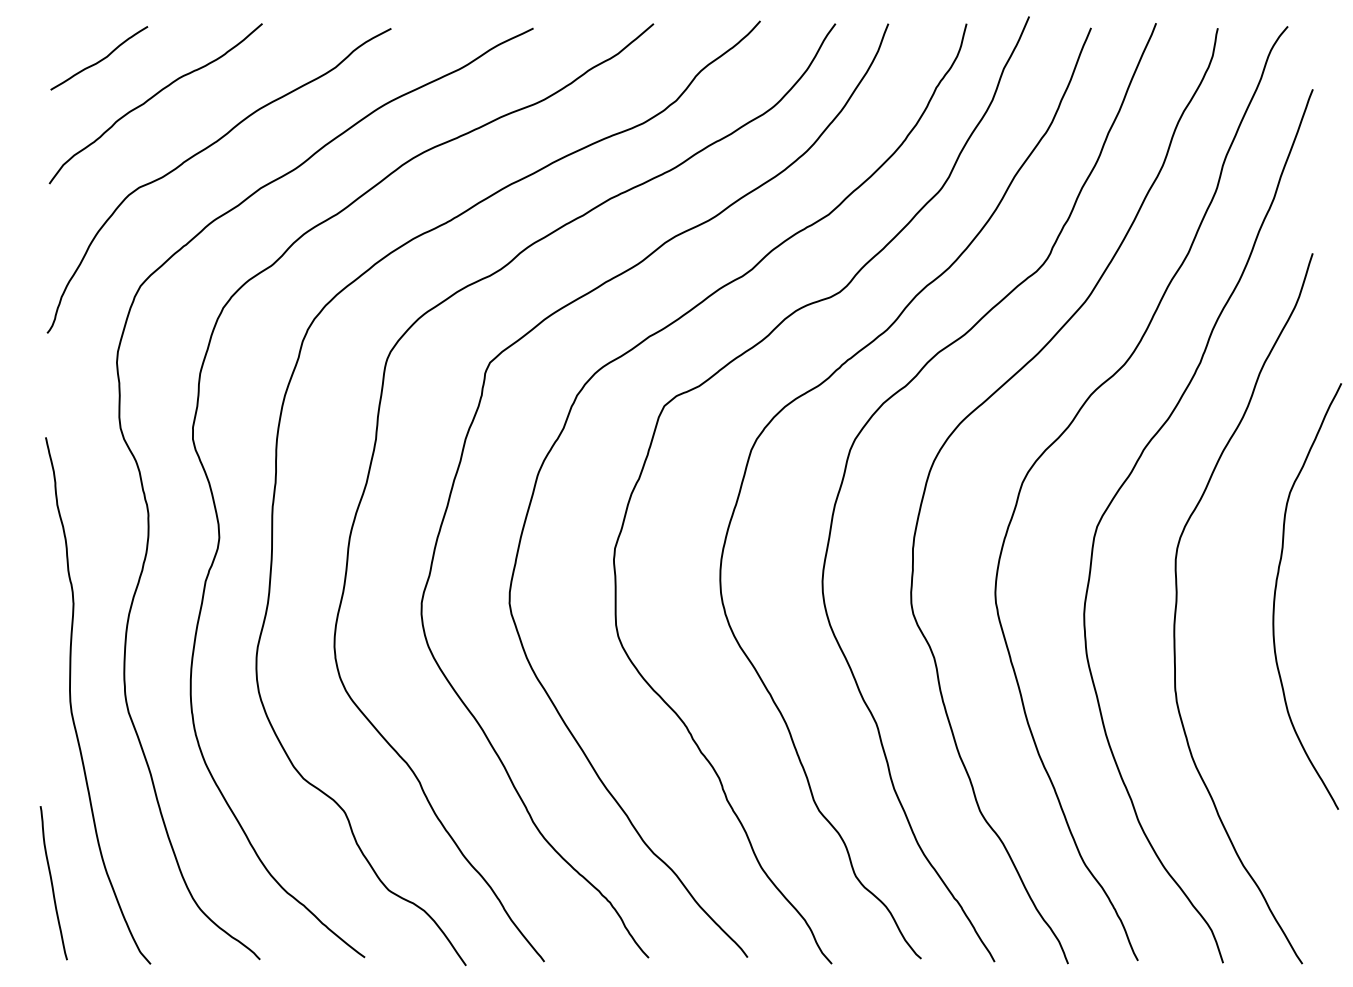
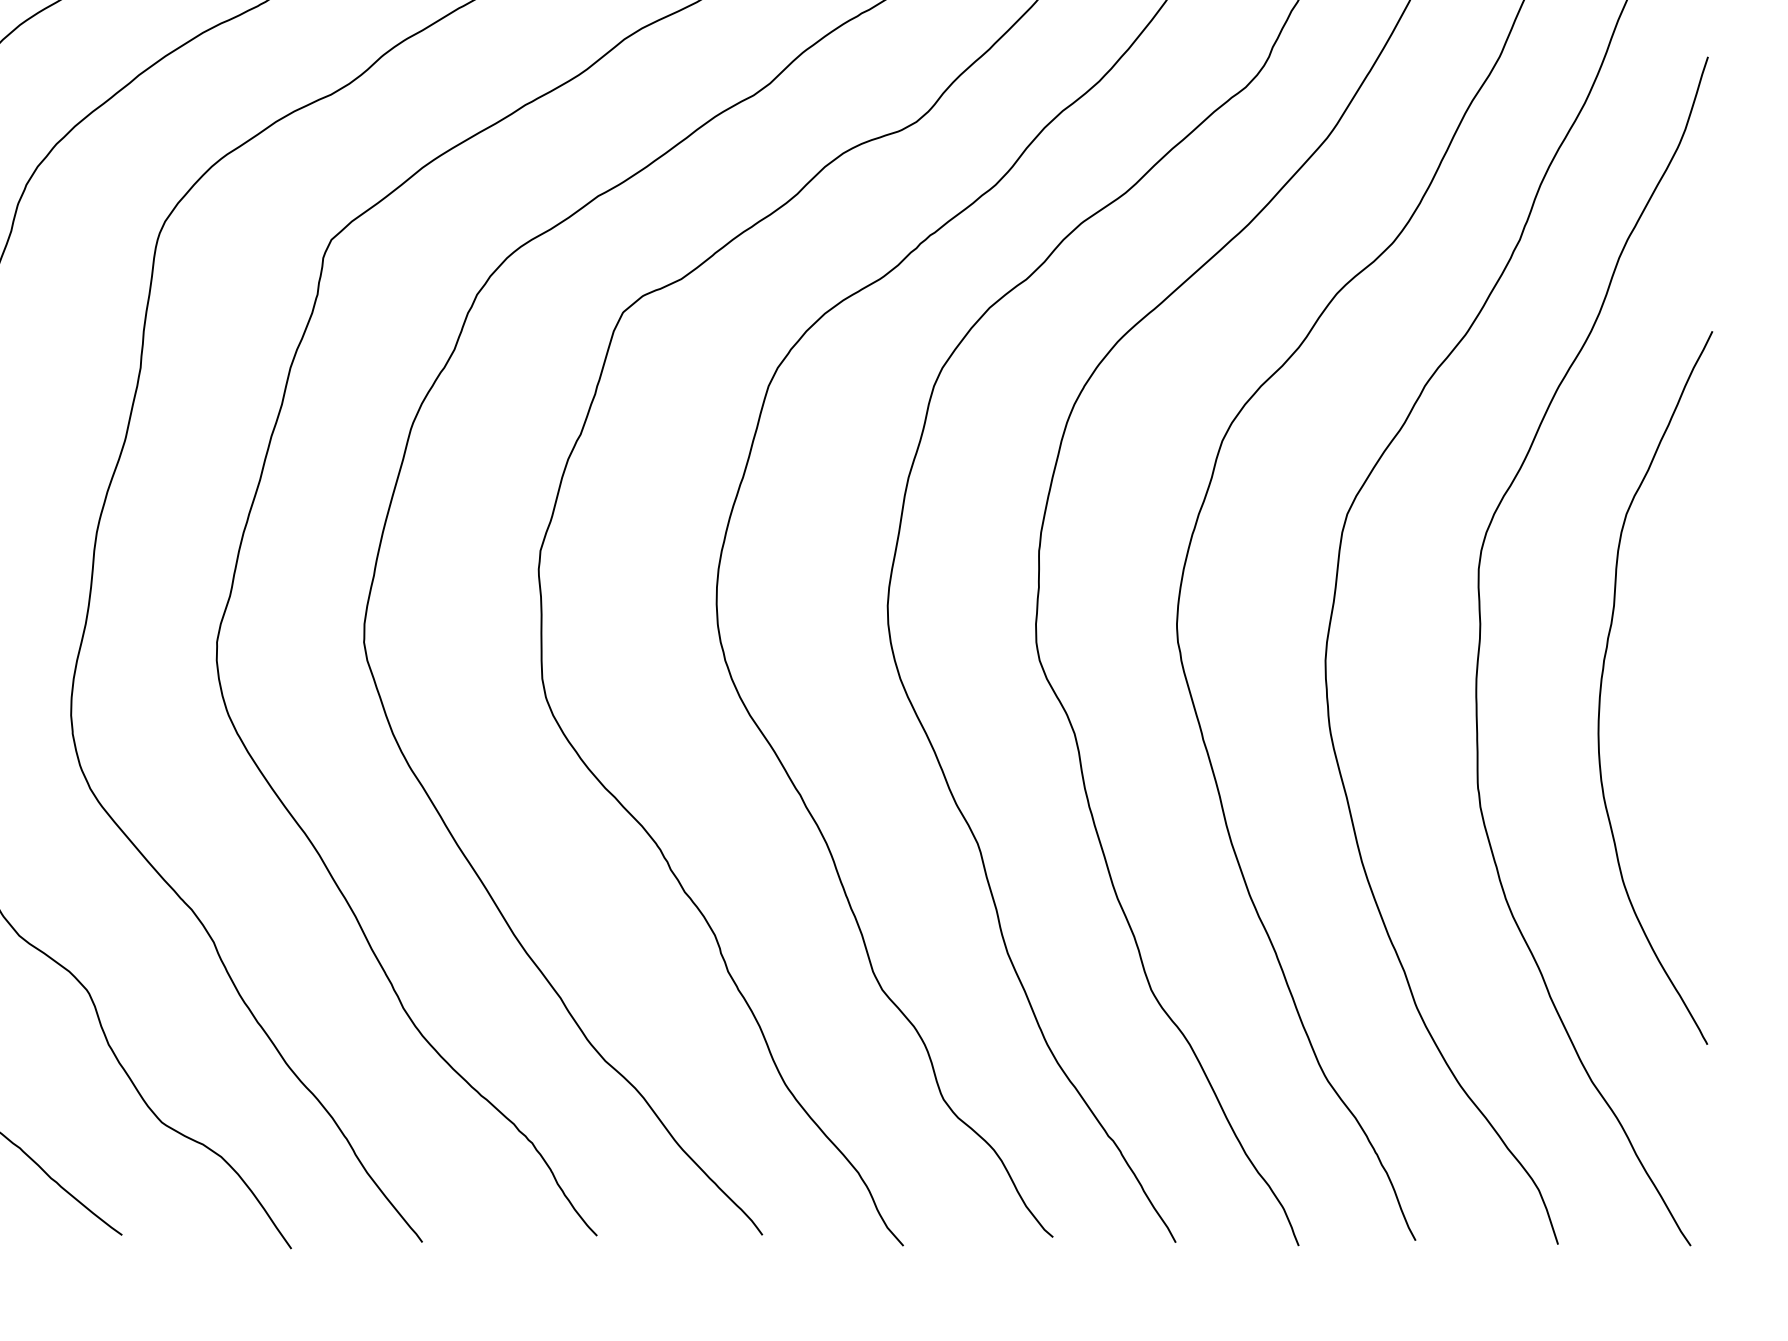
curve: (1276, 591) -> (1603, 679), moved

